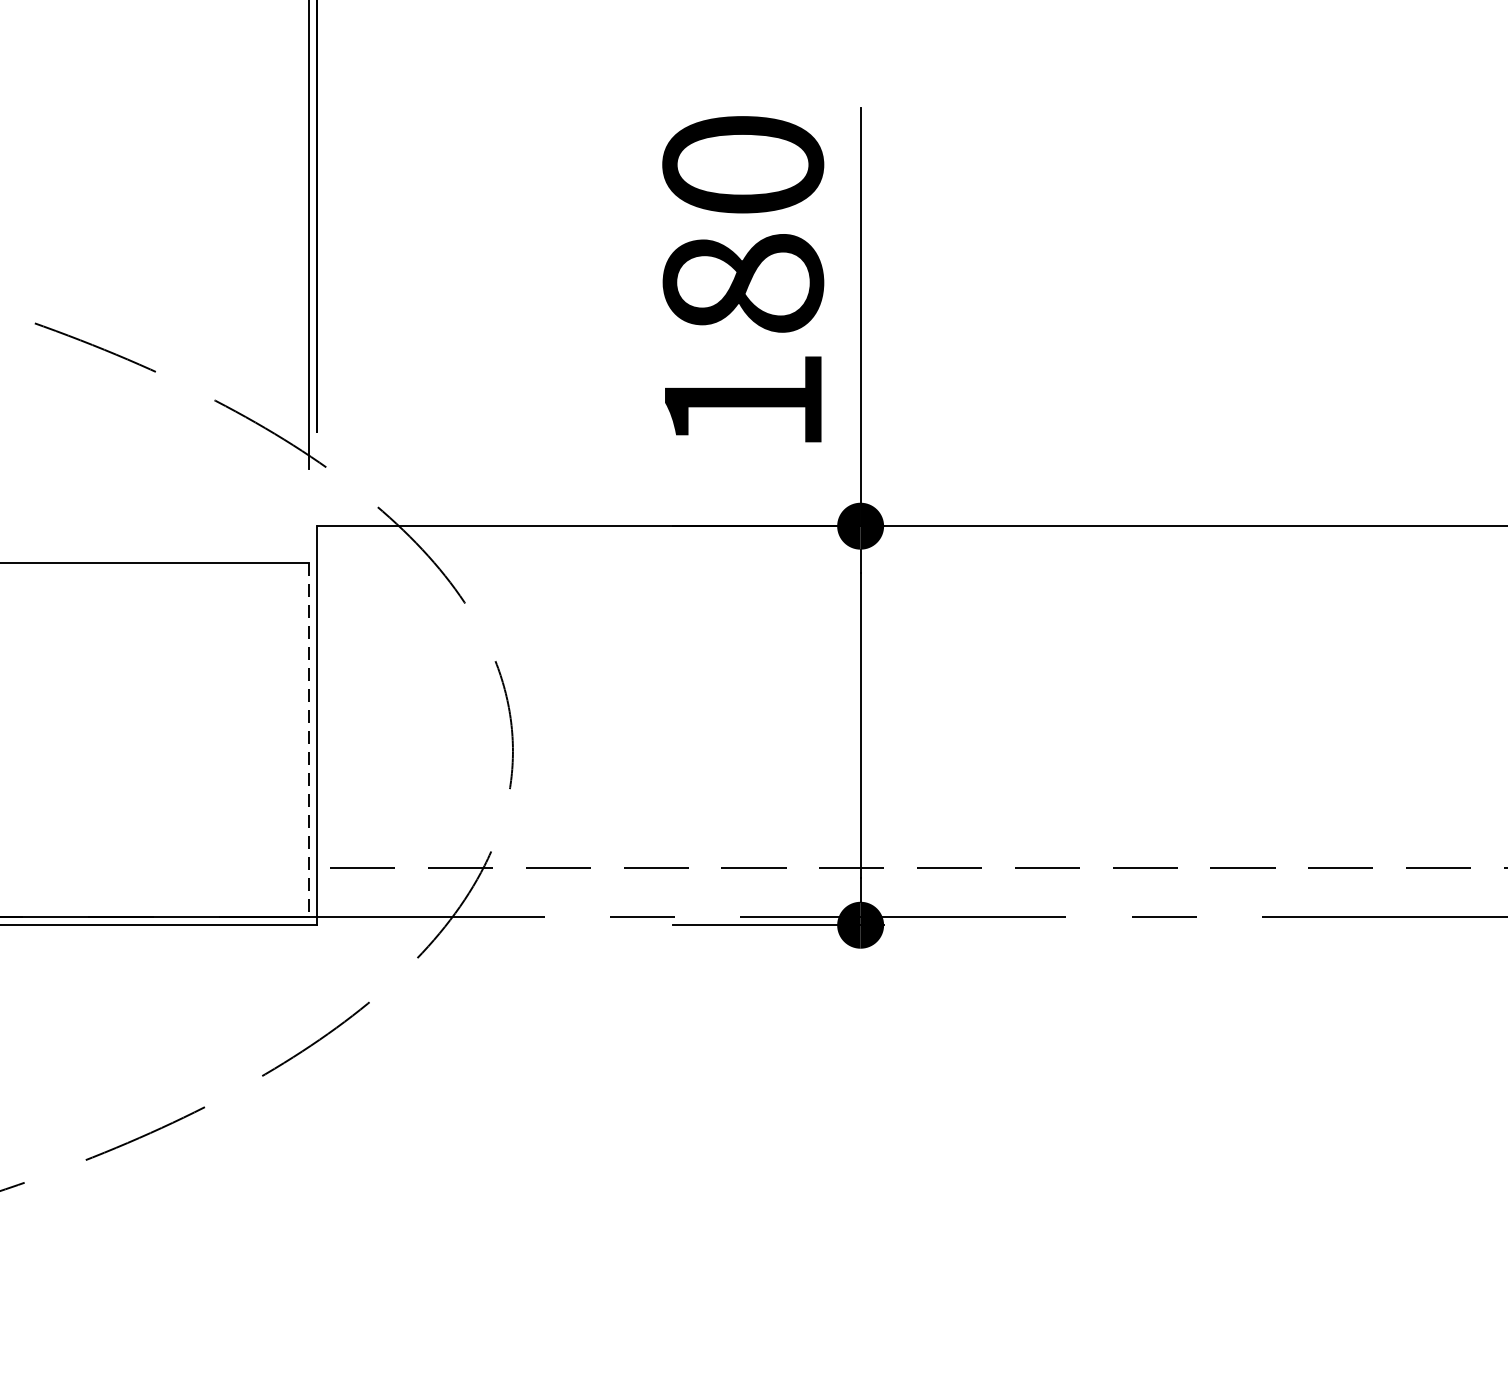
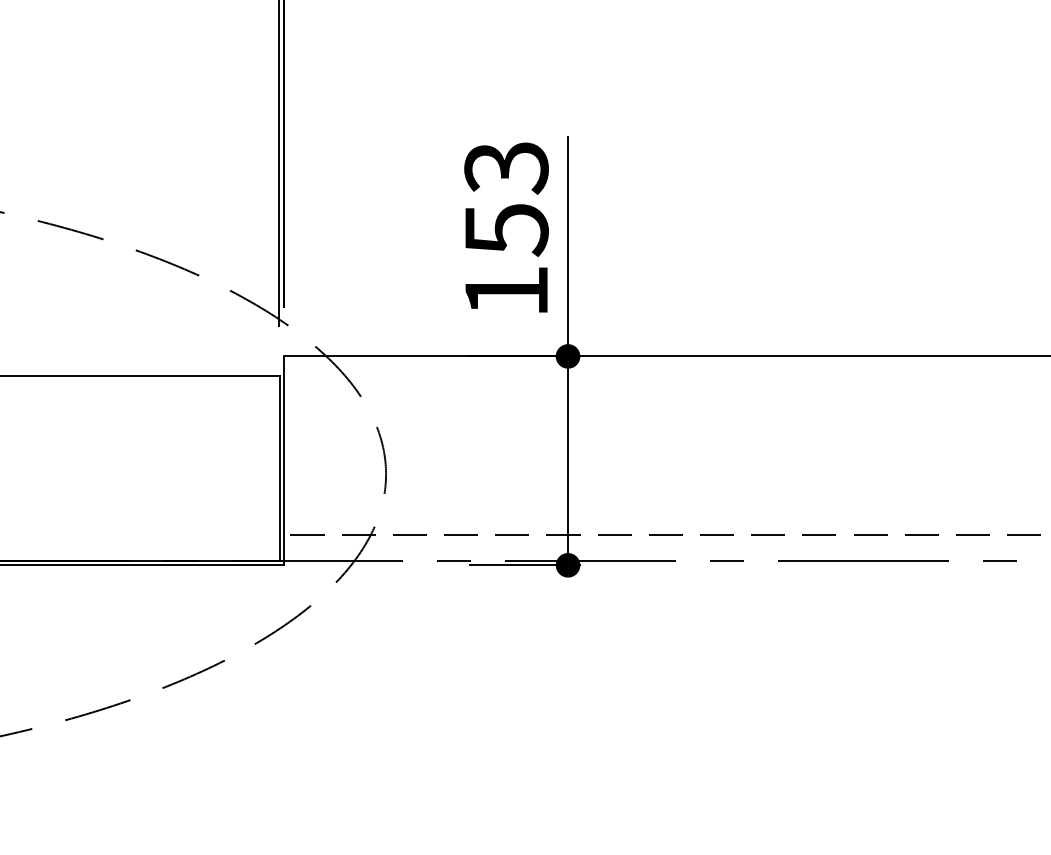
text: (743, 226) -> (506, 199), 180 -> 153
line: (309, 740) -> (279, 468), dashed -> solid

